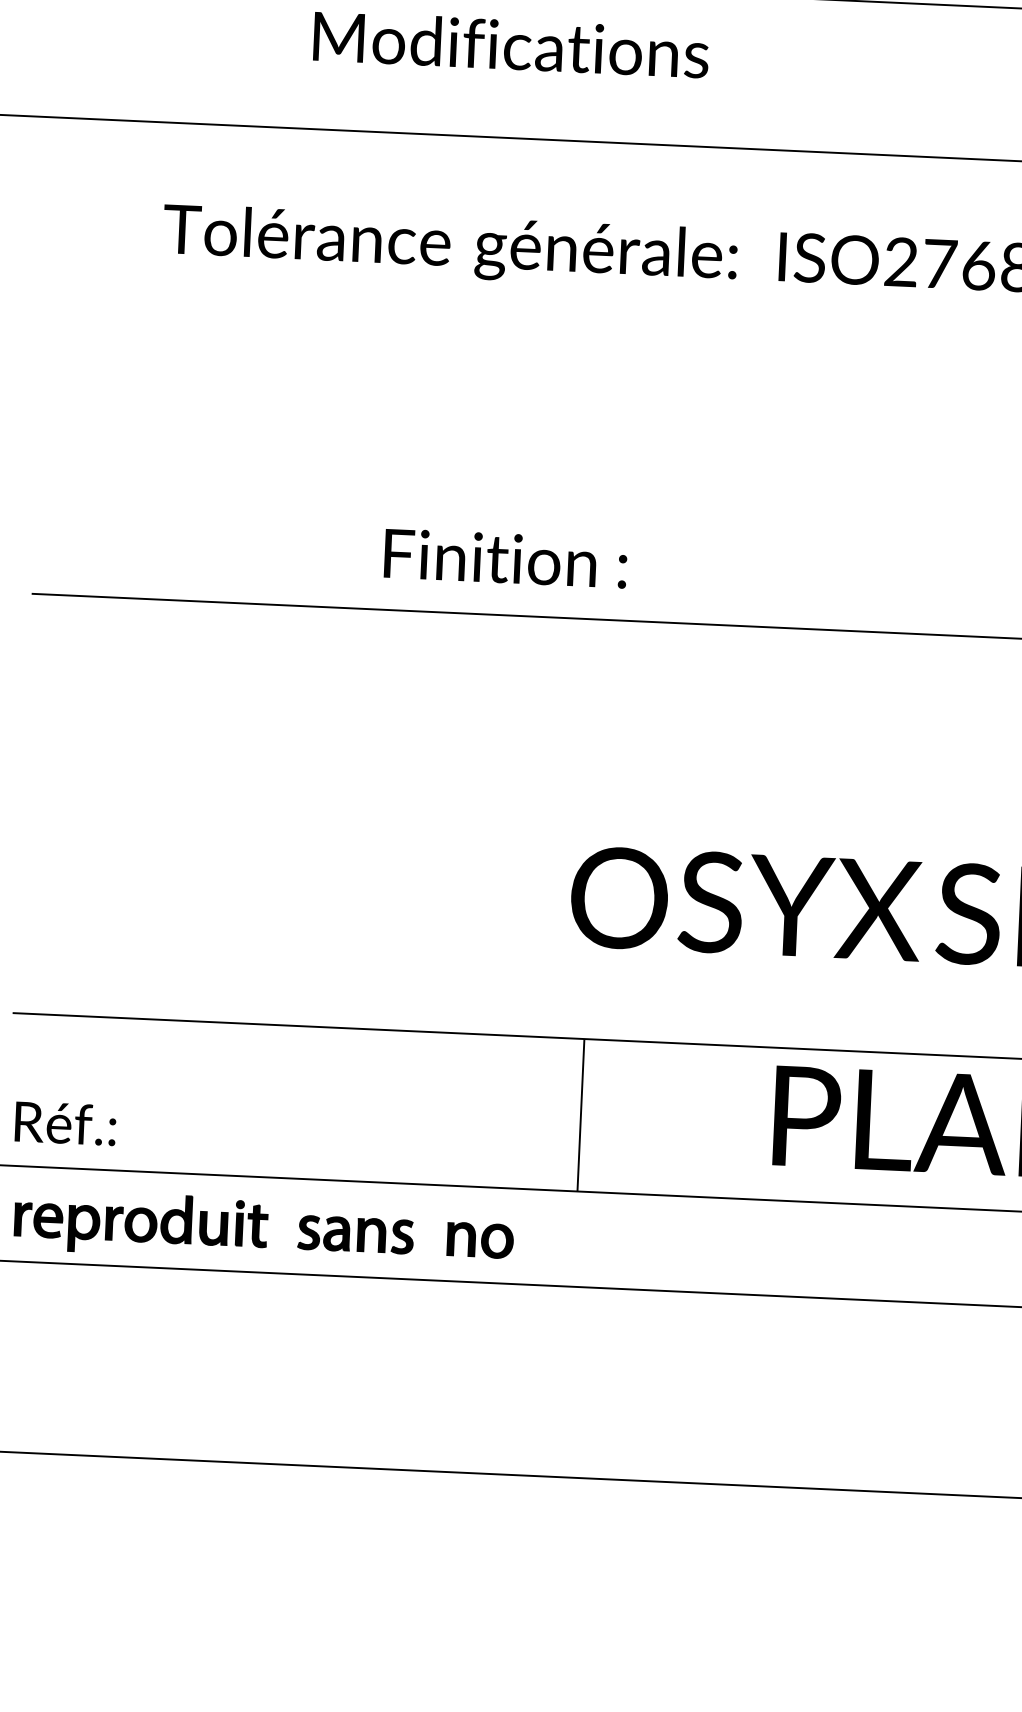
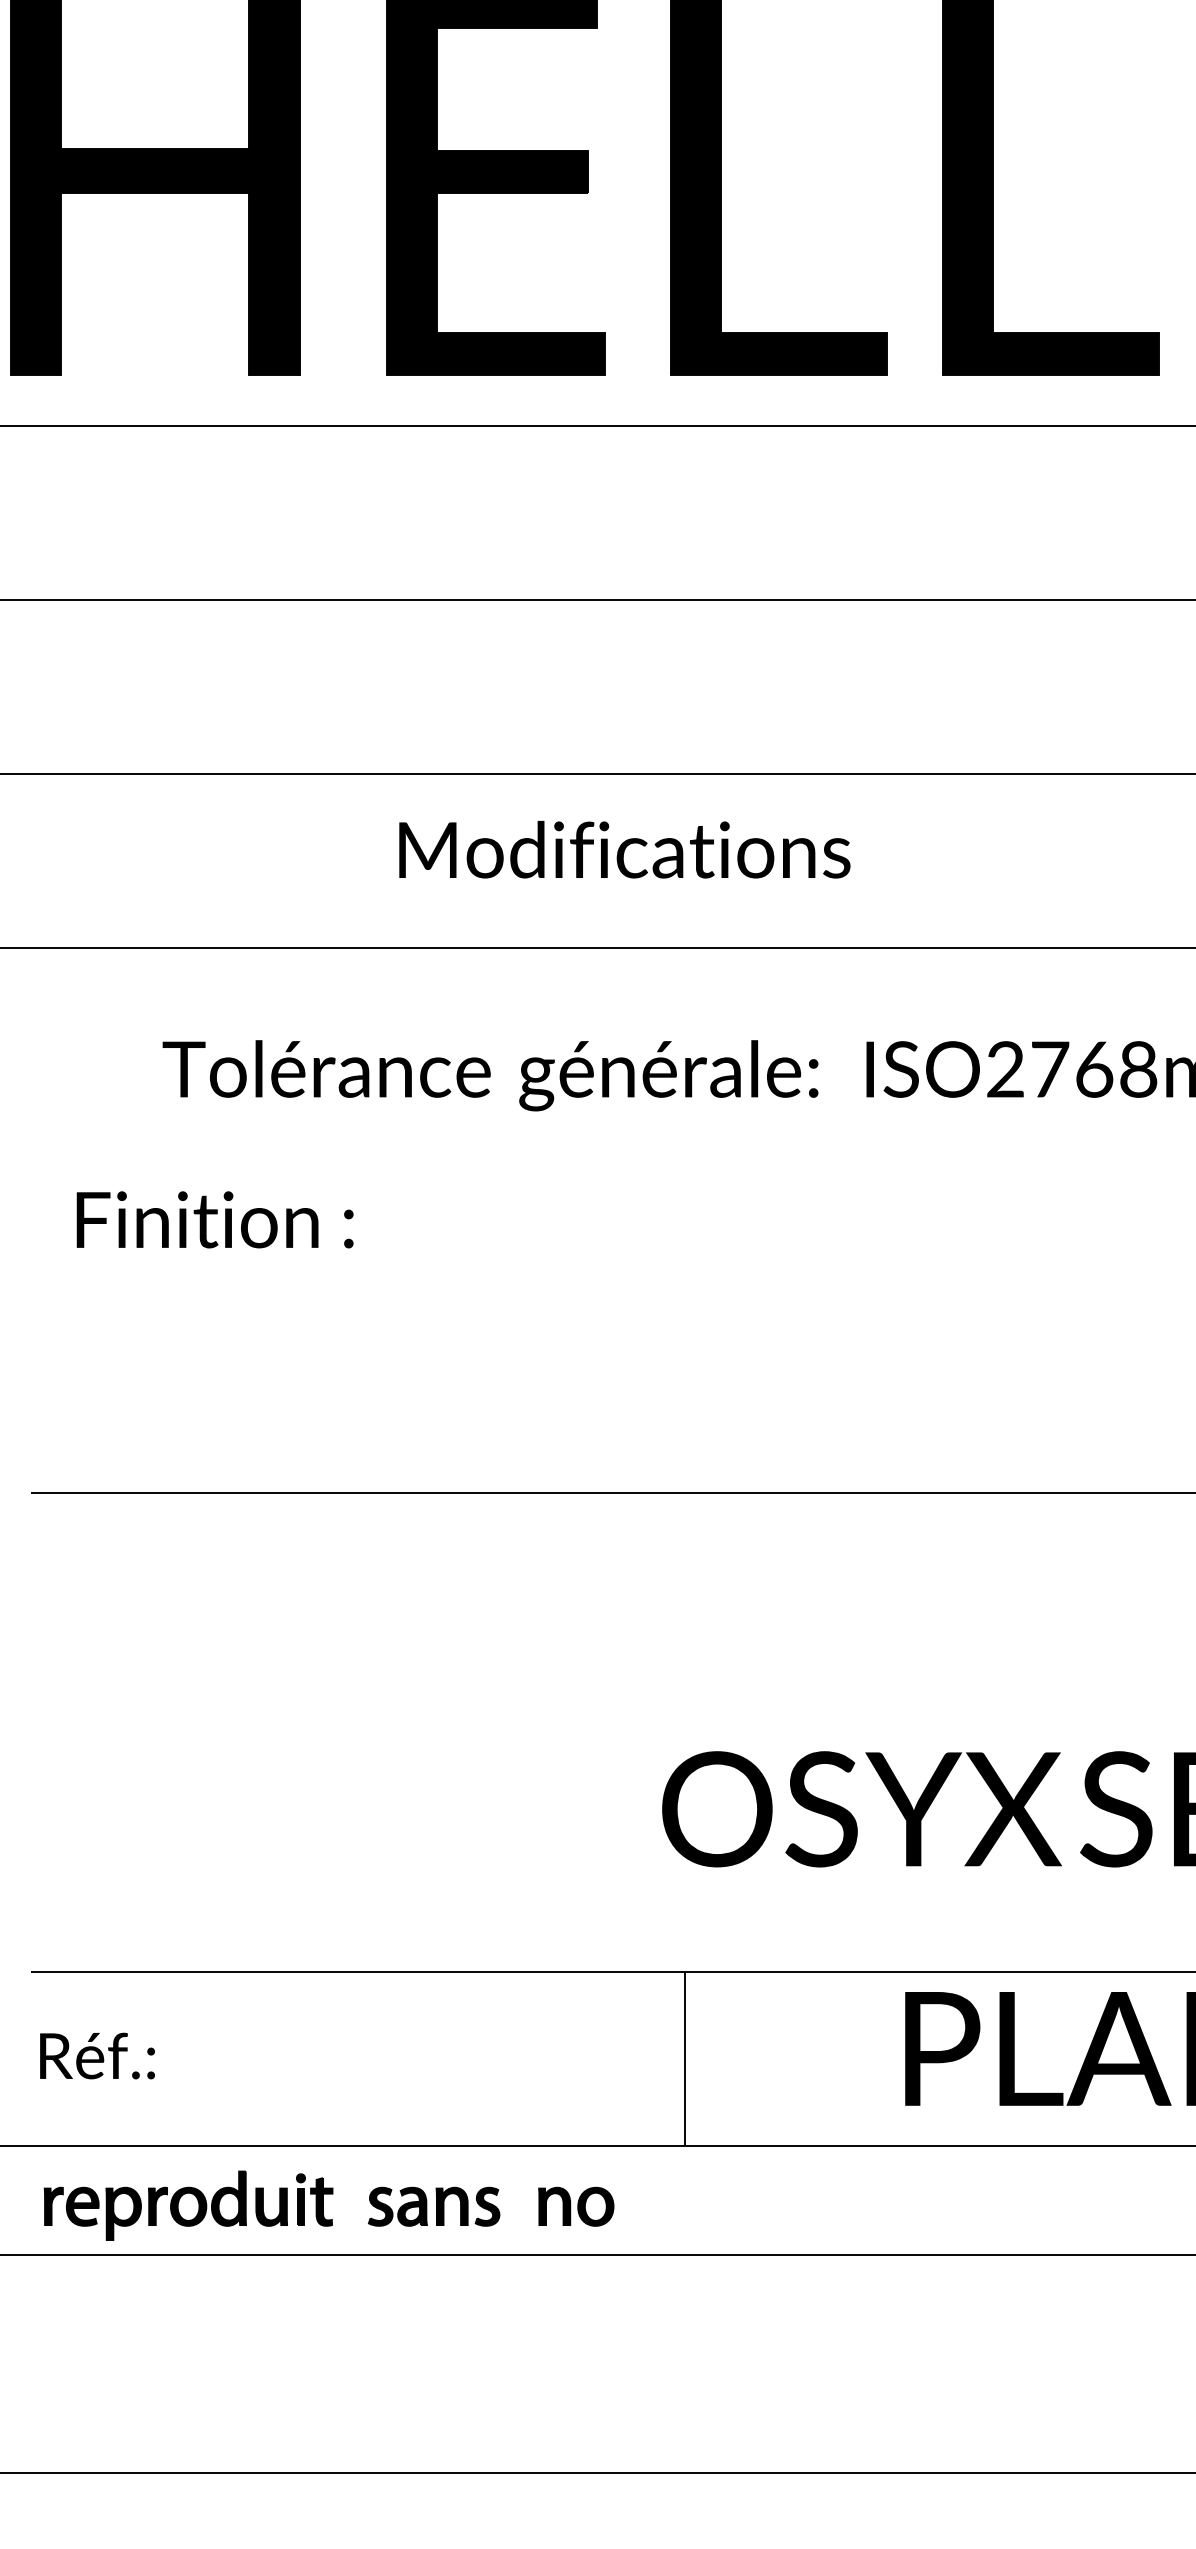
text: (511, 44) -> (624, 849), moved
text: (505, 558) -> (214, 1219), moved
text: (65, 1123) -> (97, 2055), moved

